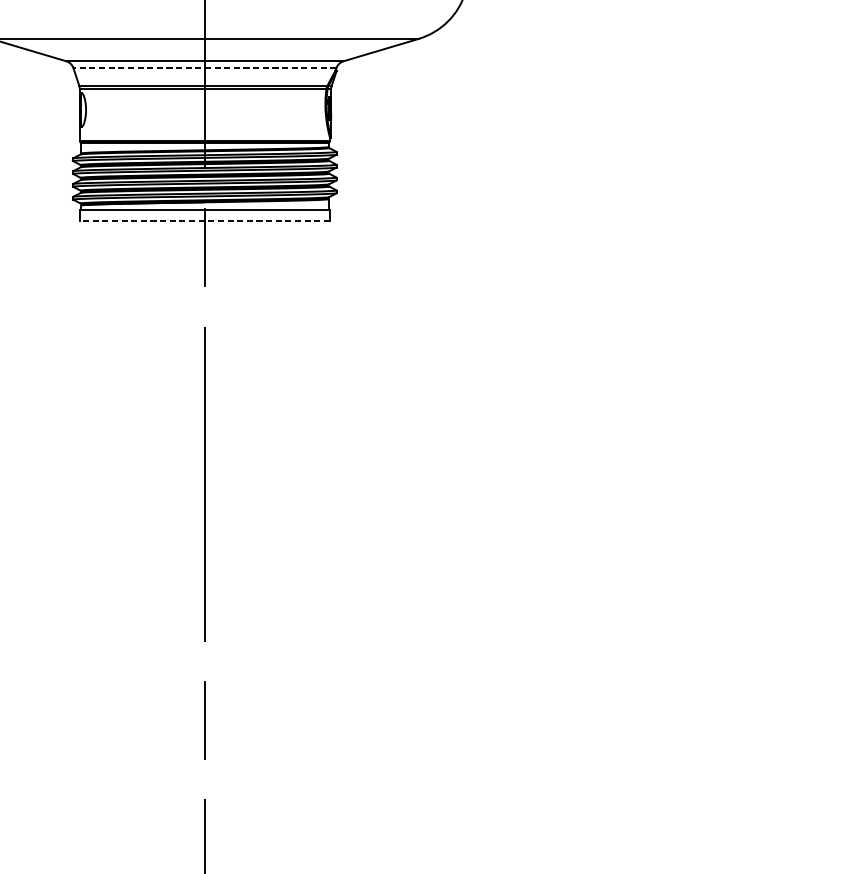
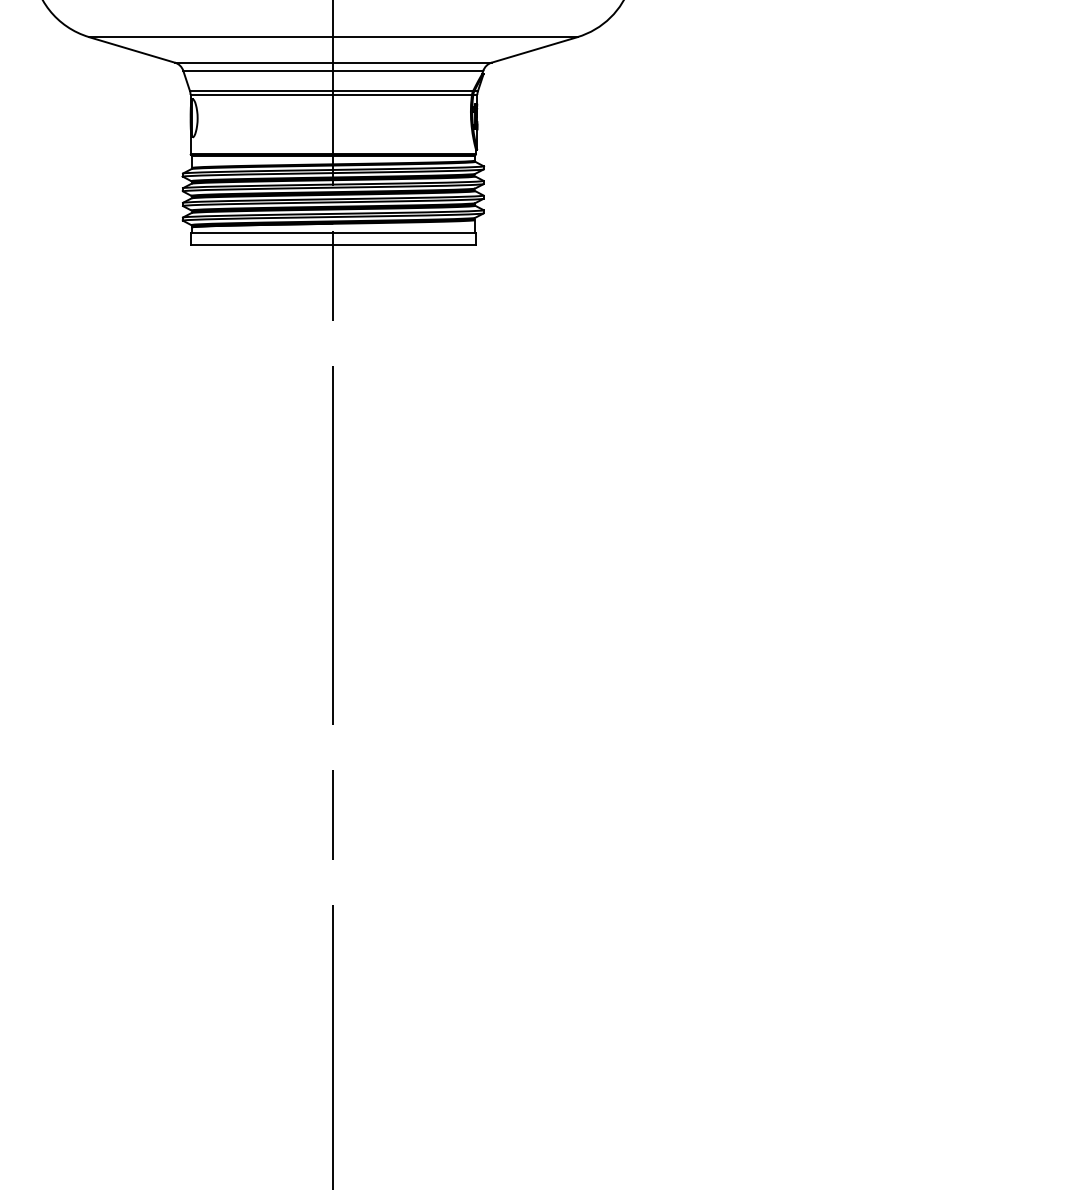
line: (204, 68) -> (332, 70), dashed -> solid
line: (205, 221) -> (333, 245), dashed -> solid

